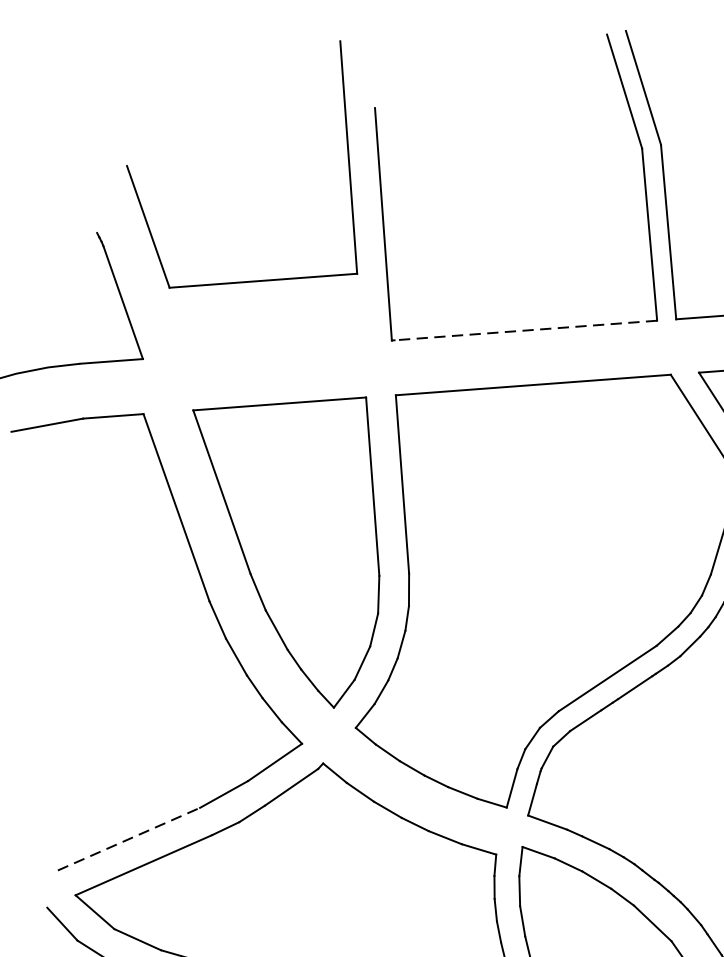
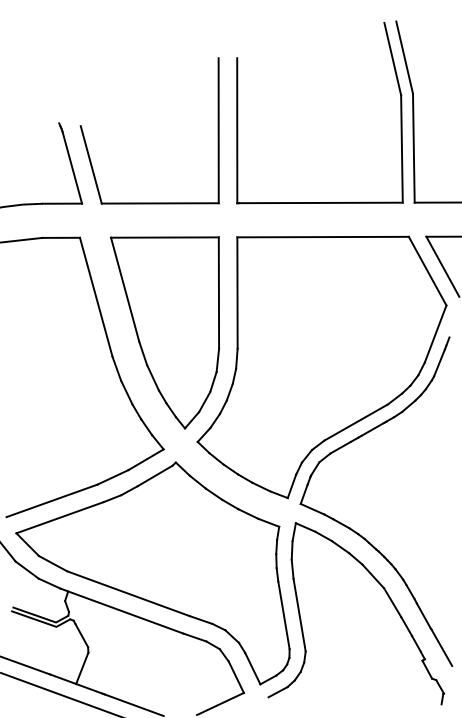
part: (140, 197) -> (87, 146), moved
line: (525, 329) -> (320, 202), dashed -> solid
line: (129, 838) -> (52, 500), dashed -> solid

